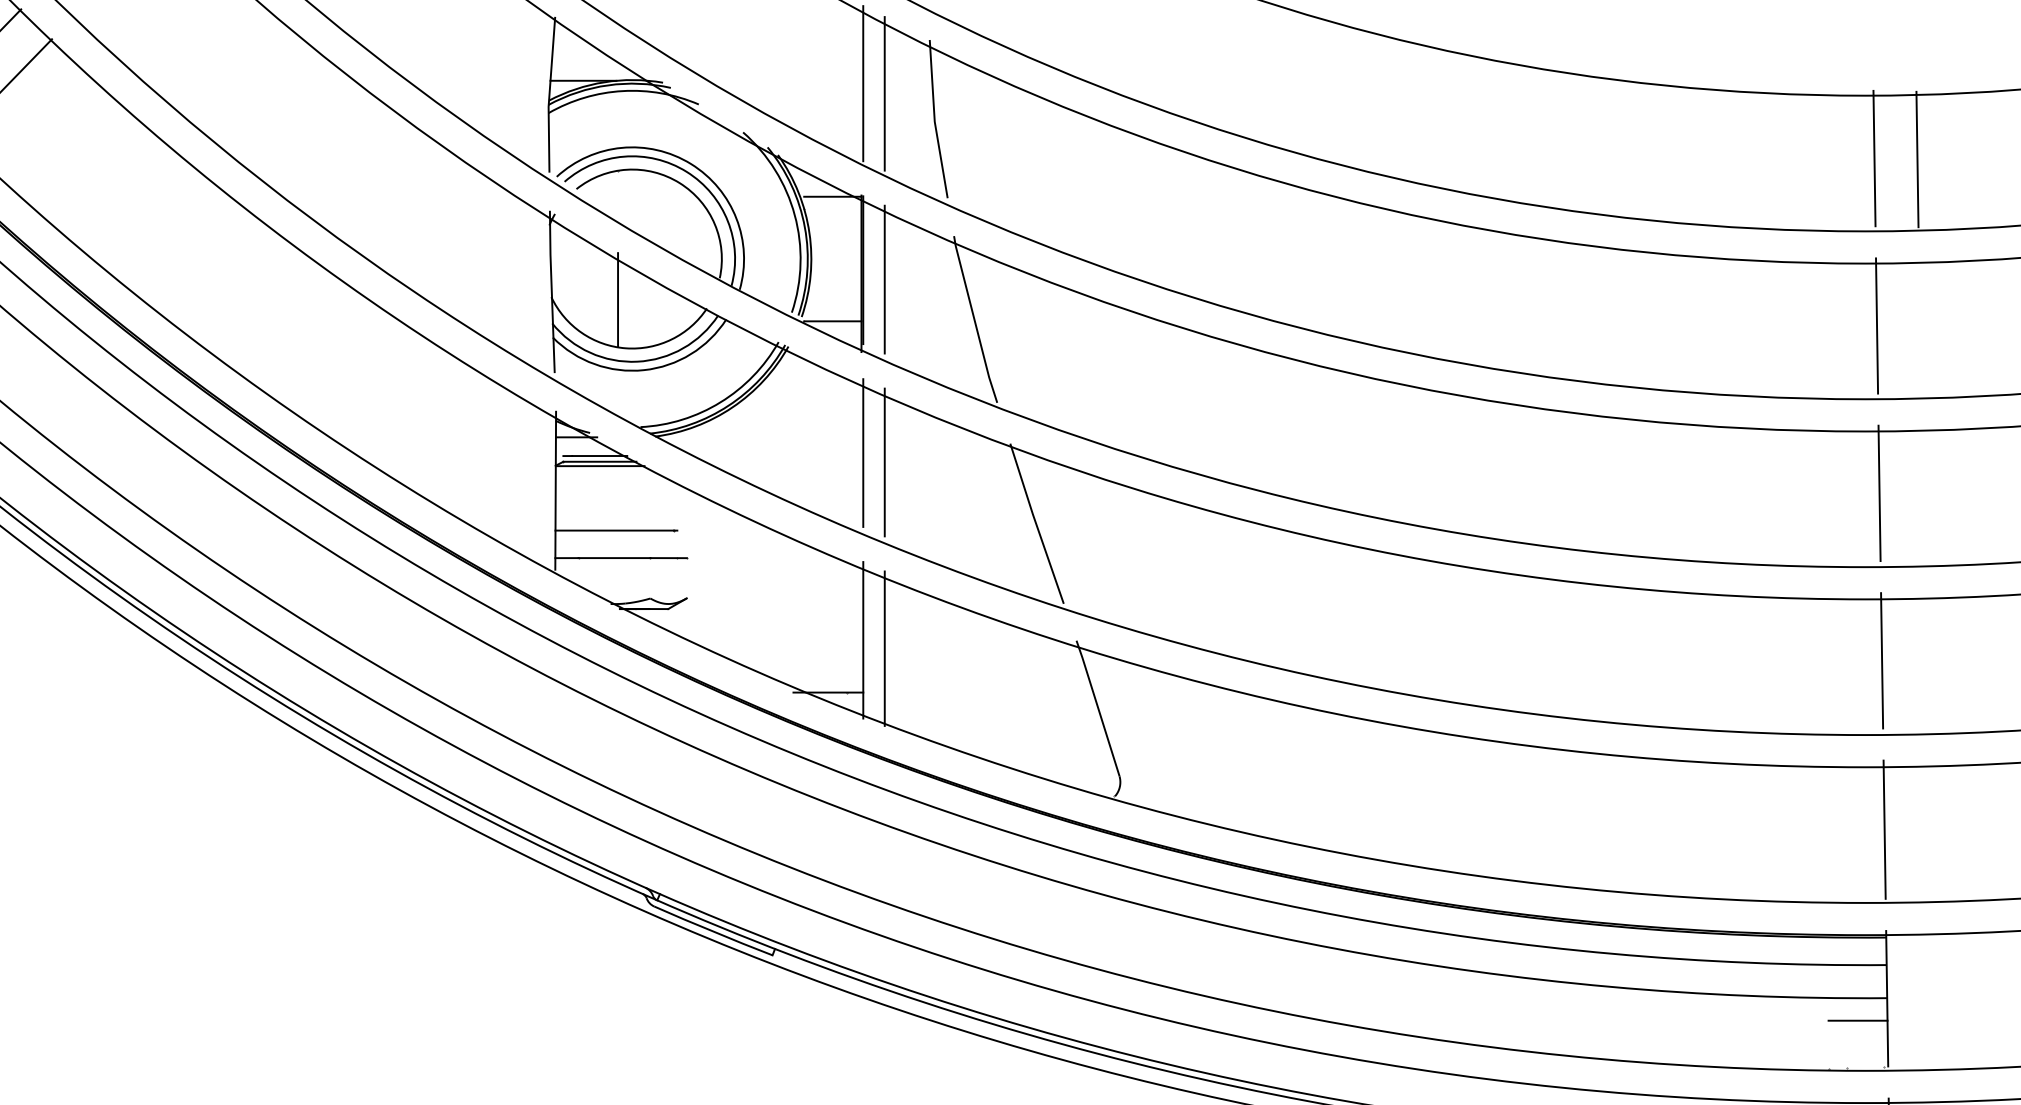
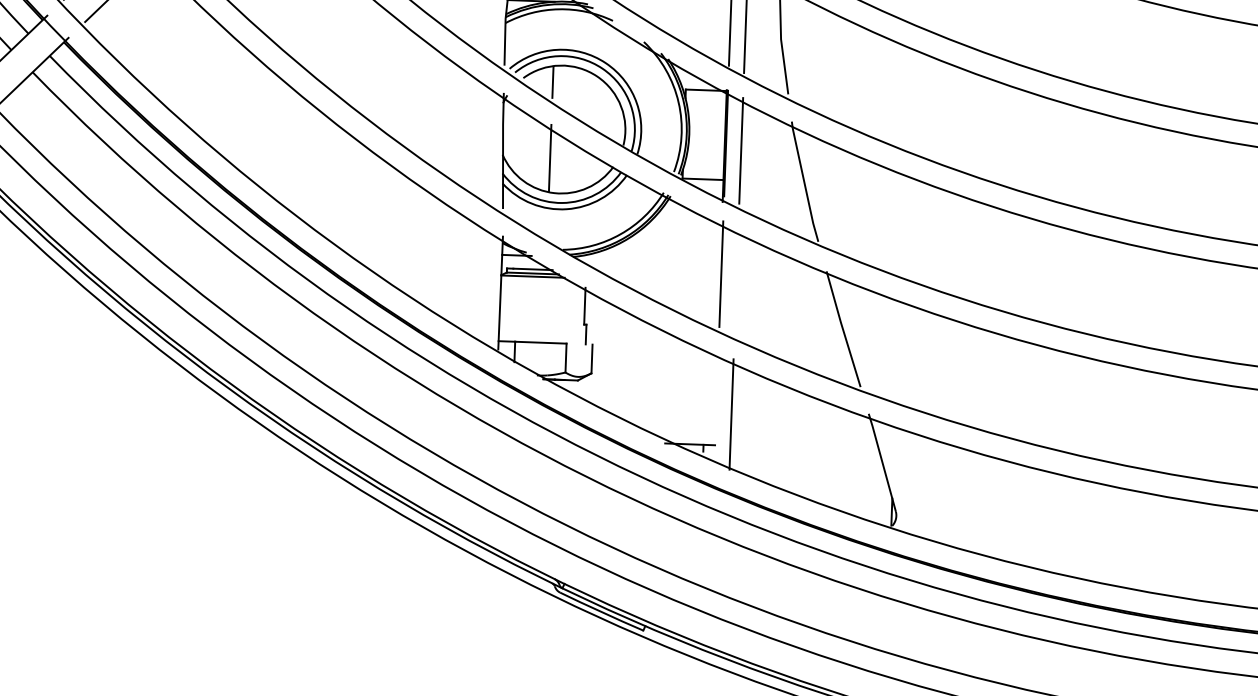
line: (884, 462) -> (736, 281), removed
line: (614, 530) -> (541, 322), removed
line: (668, 558) -> (579, 344), removed
line: (863, 640) -> (716, 408), removed

